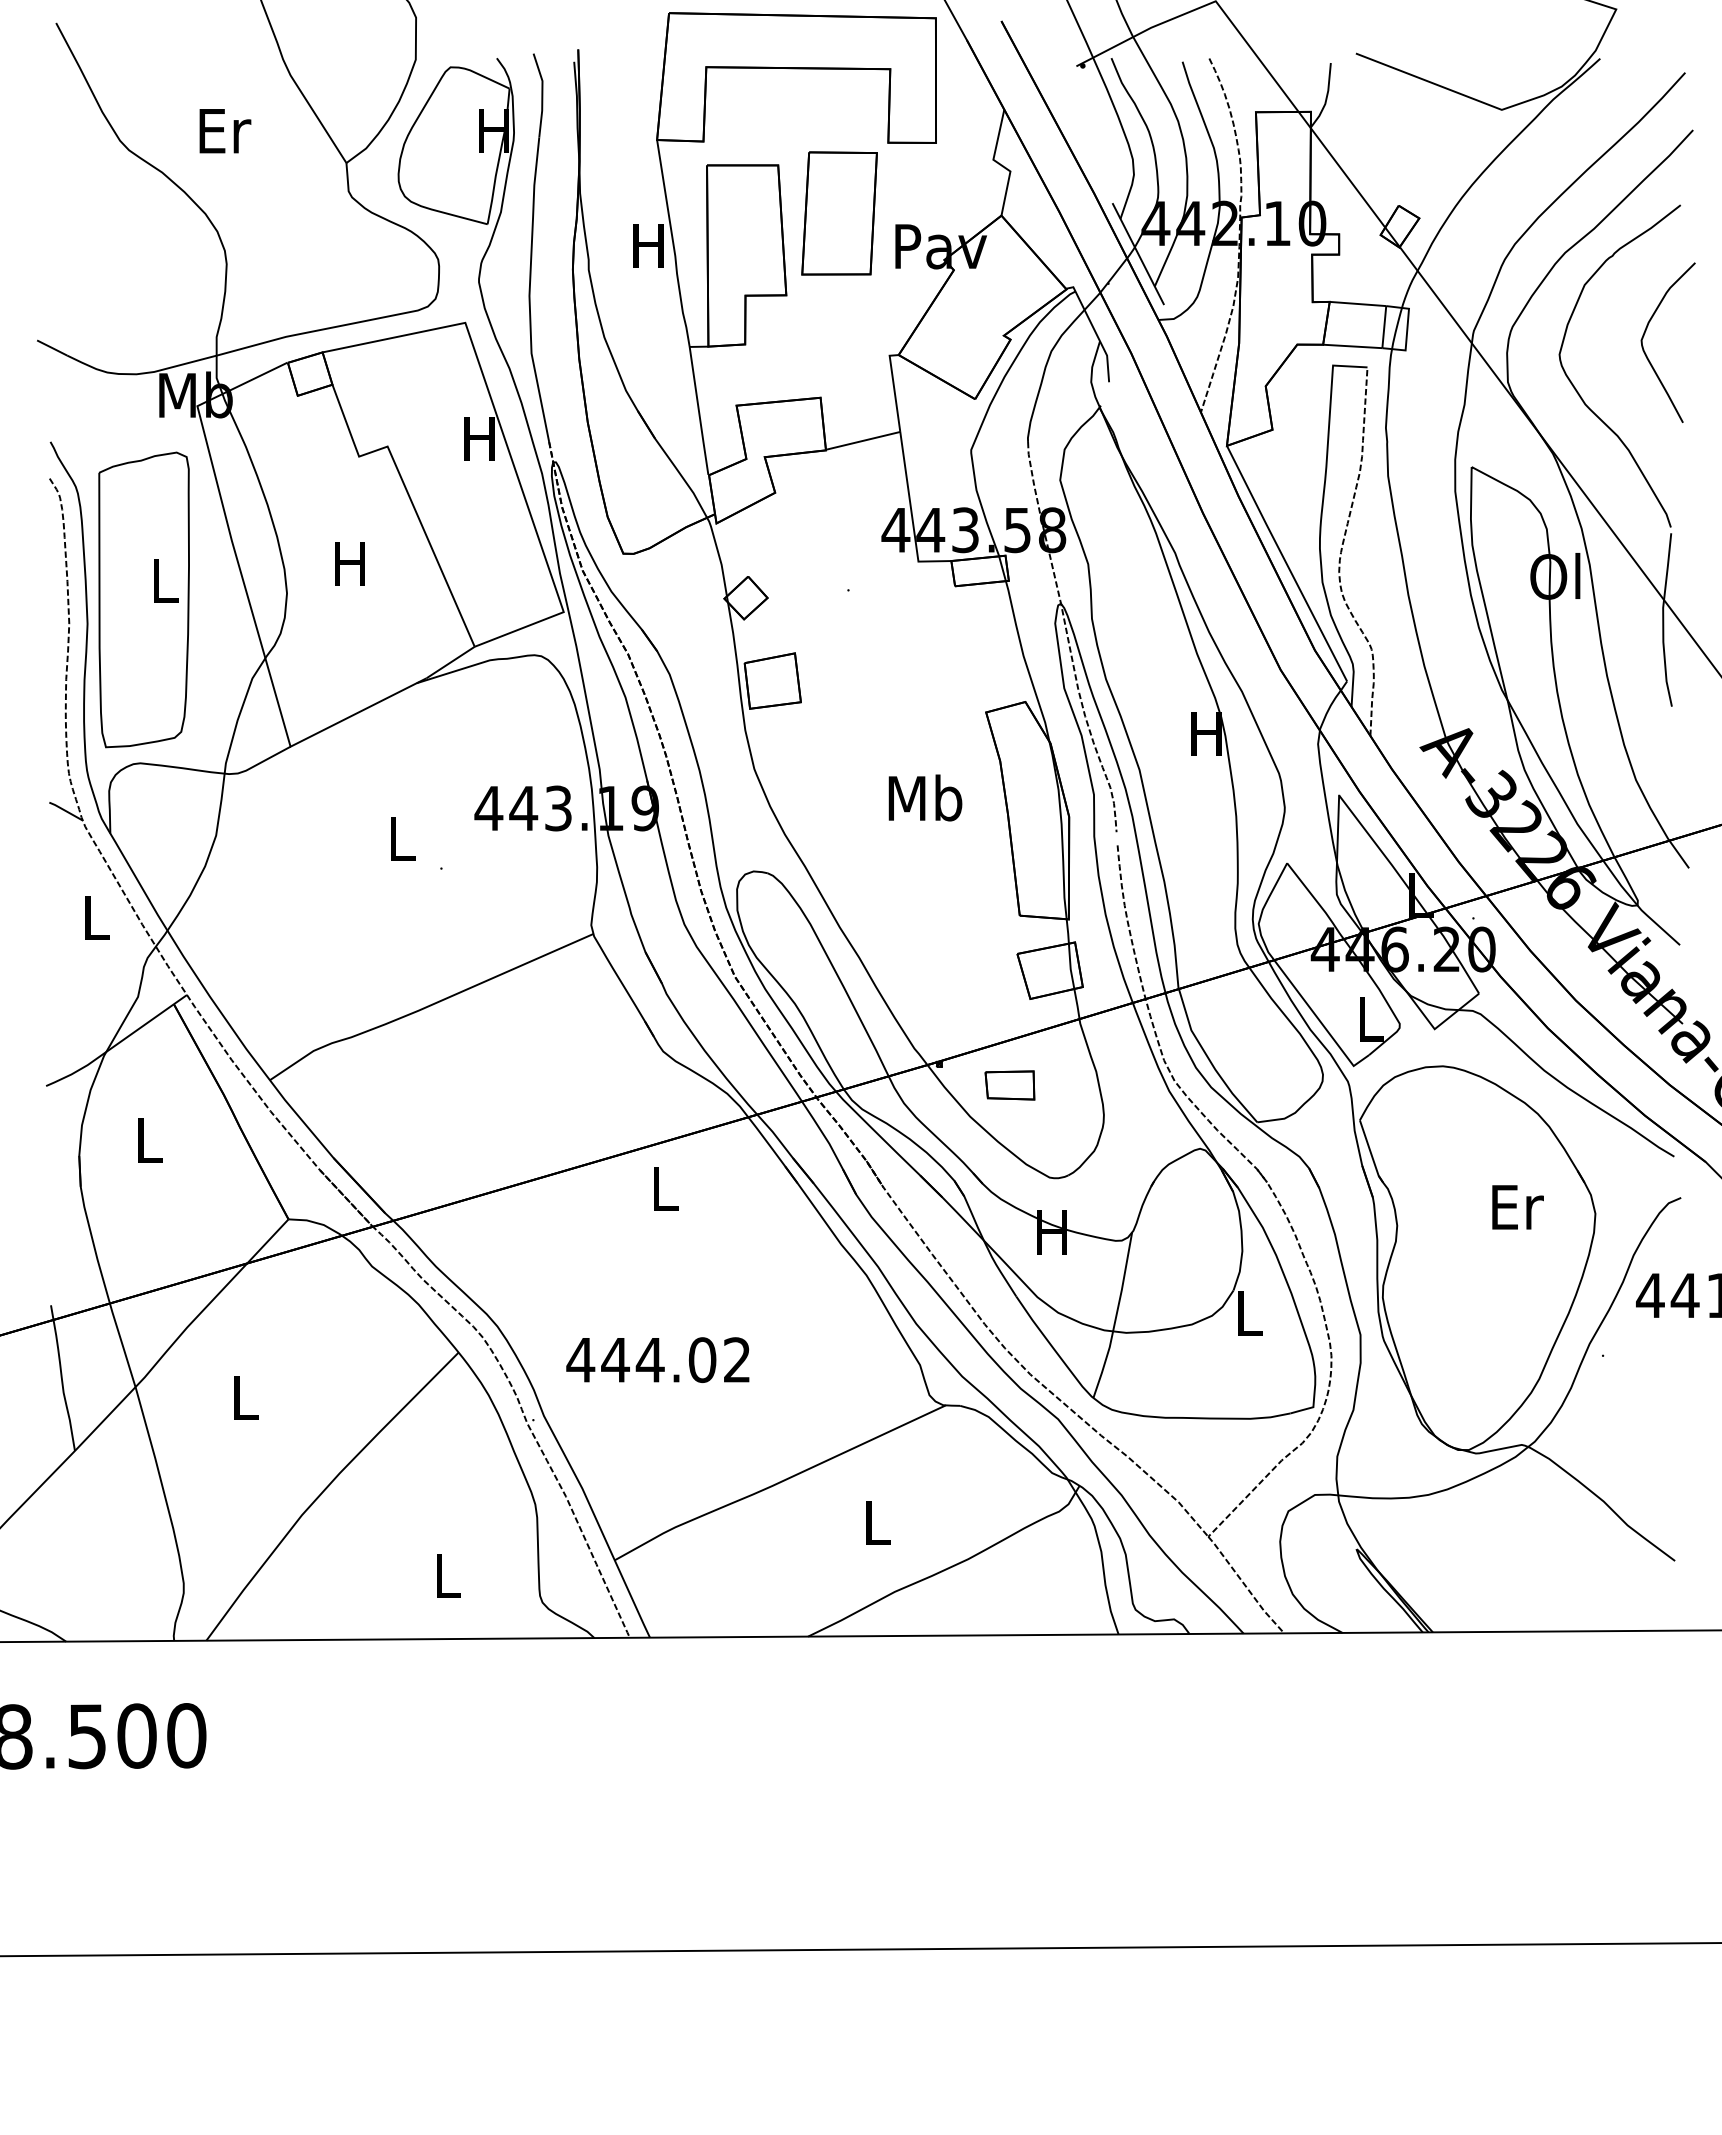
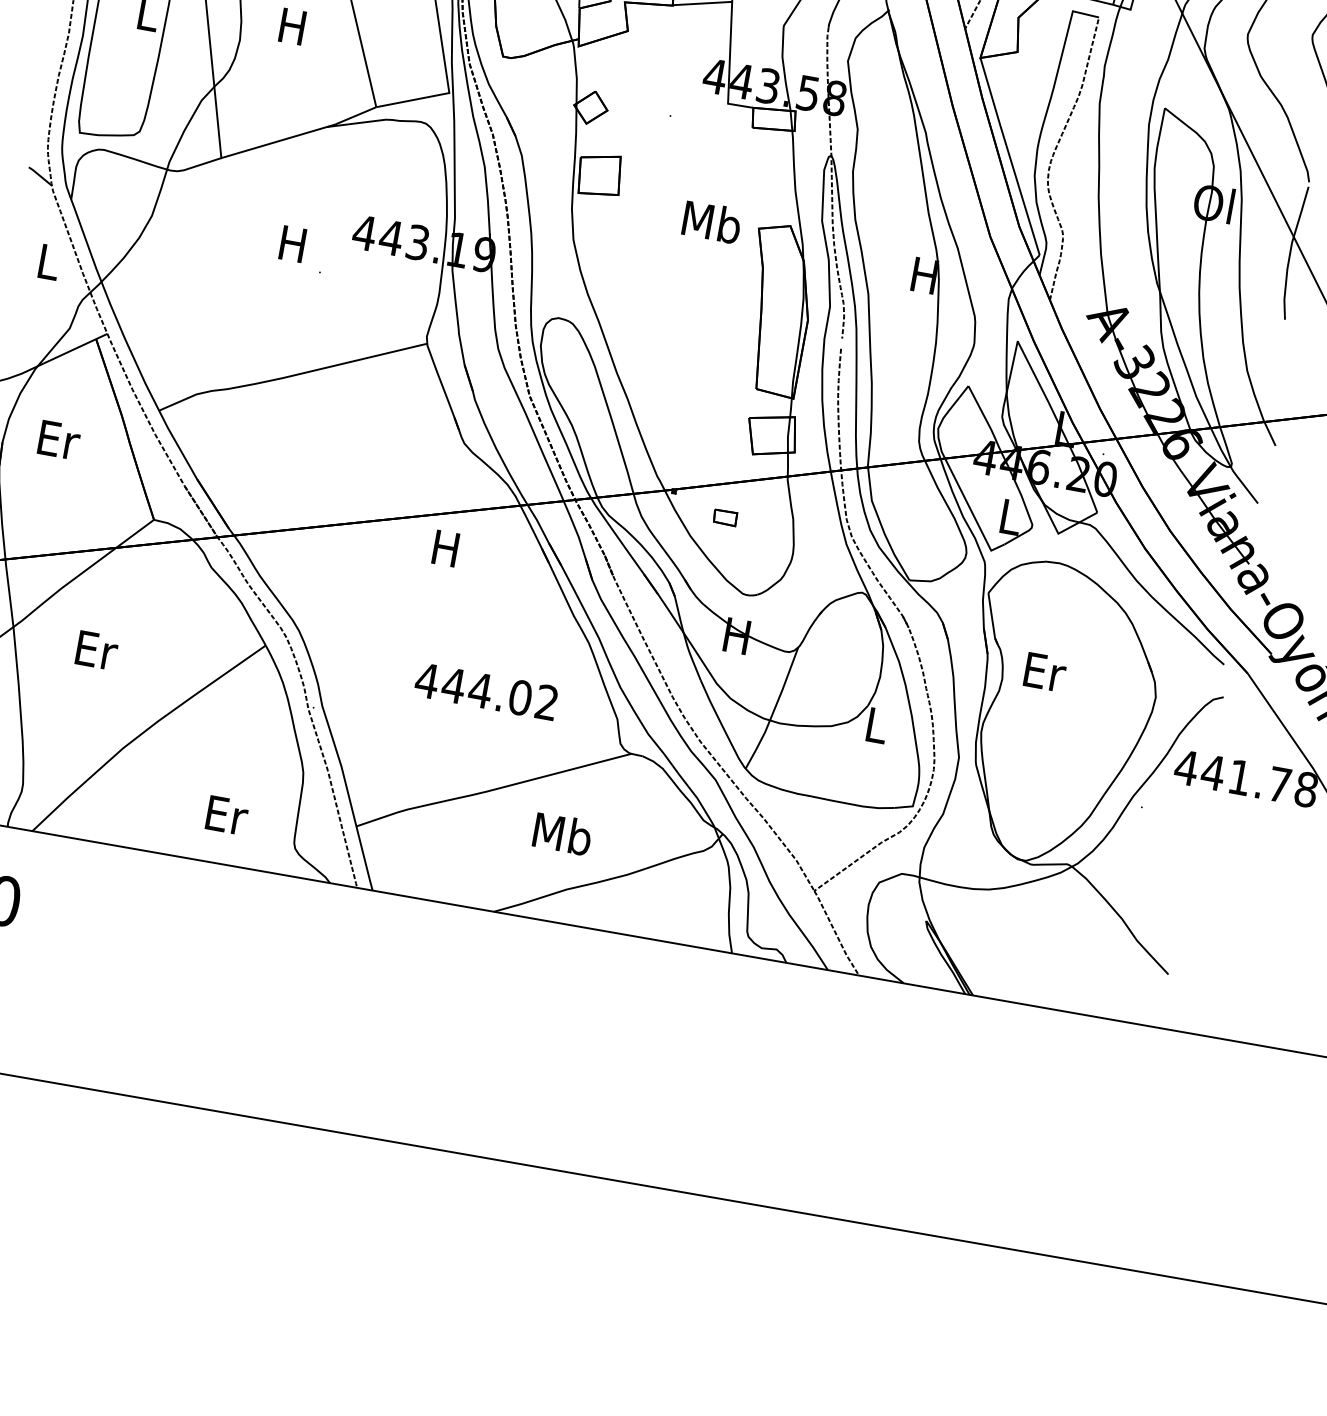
text: (925, 797) -> (712, 221), moved
text: (400, 838) -> (292, 243), L -> H
part: (1009, 1085) -> (724, 517), size x0.6
text: (150, 1140) -> (59, 440), L -> Er
text: (663, 1188) -> (445, 548), L -> H
text: (1517, 1207) -> (1044, 672), moved
text: (657, 1359) -> (486, 691), moved
text: (246, 1397) -> (97, 650), L -> Er
text: (877, 1522) -> (562, 834), L -> Mb
text: (448, 1576) -> (226, 815), L -> Er

